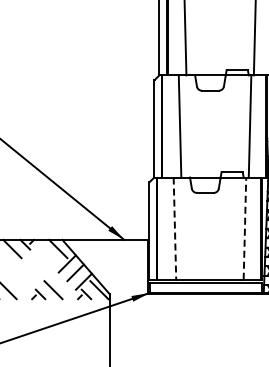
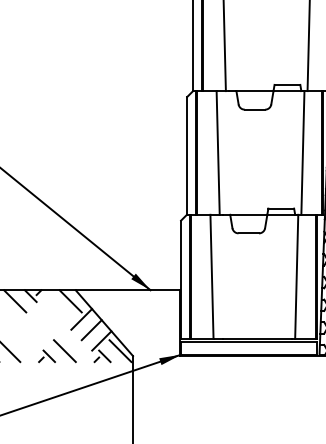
line: (244, 228) -> (296, 276), dashed -> solid
line: (174, 229) -> (211, 277), dashed -> solid

